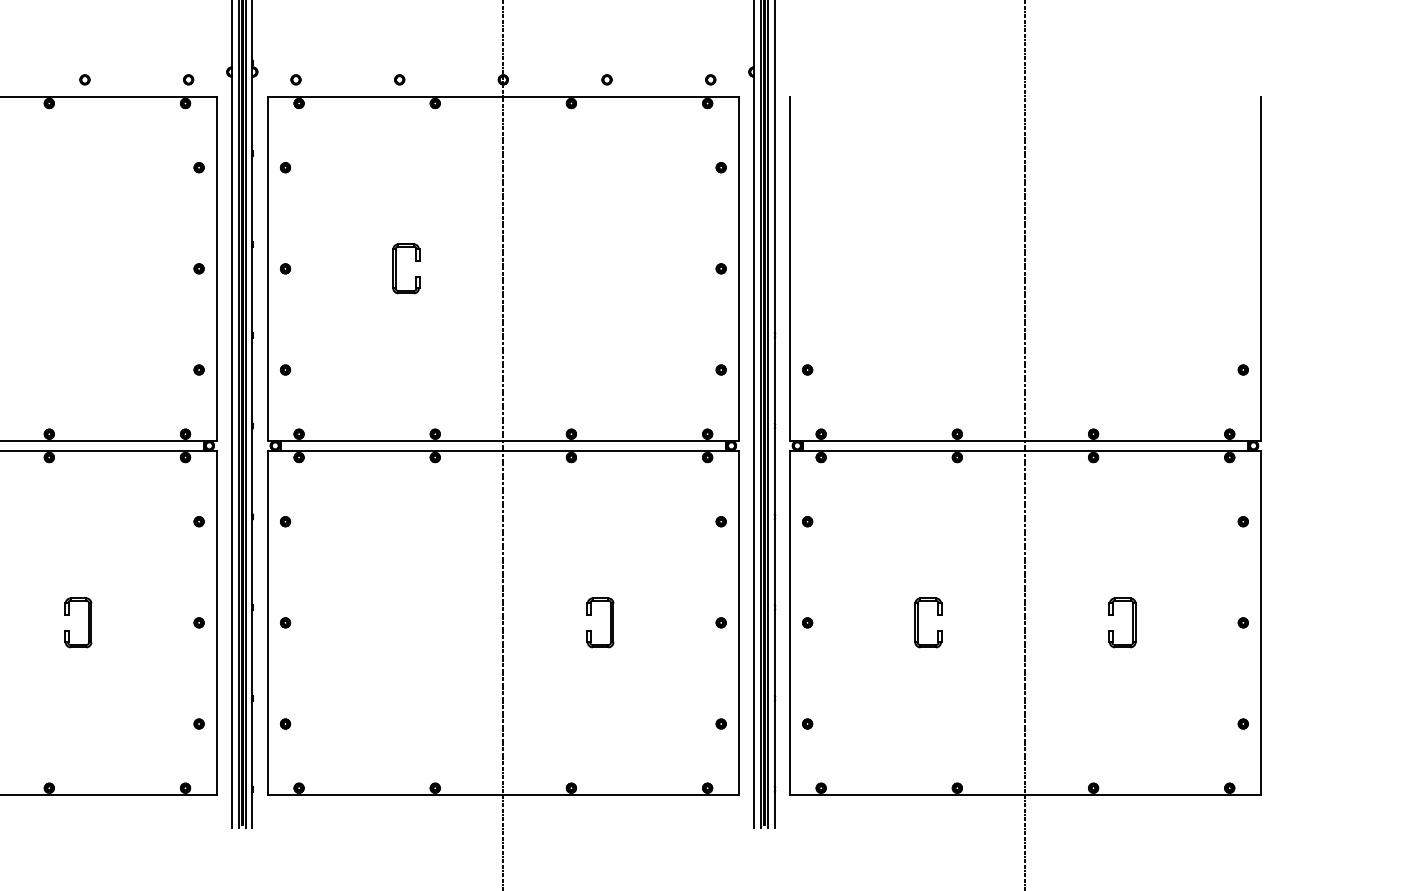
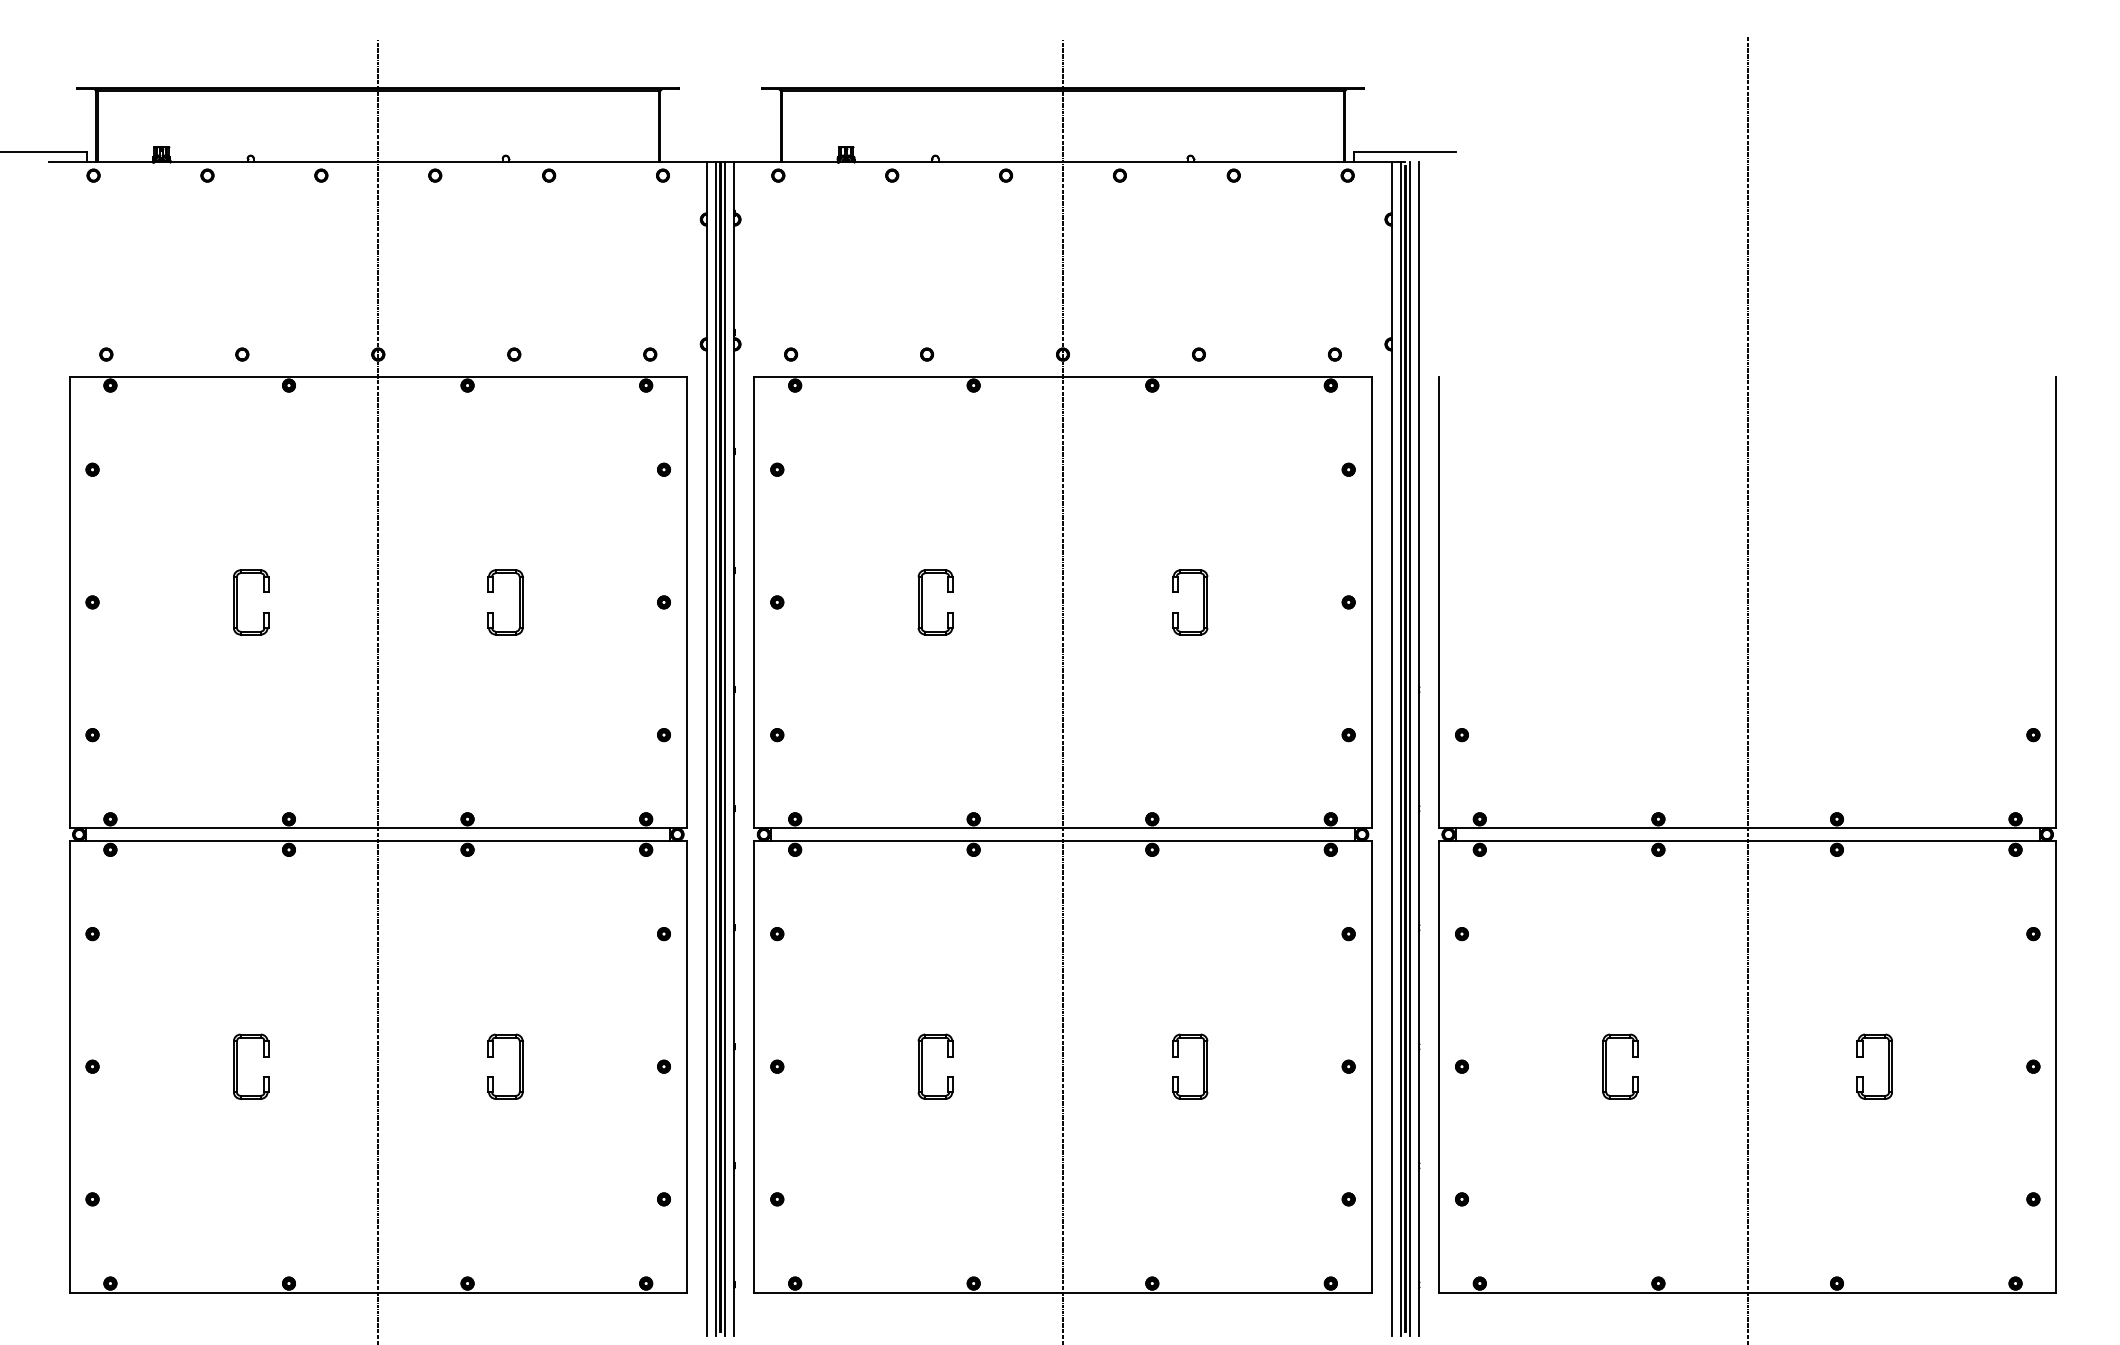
part: (88, 268) -> (519, 602), added
part: (610, 268) -> (1203, 602), added
part: (396, 622) -> (922, 1066), added

